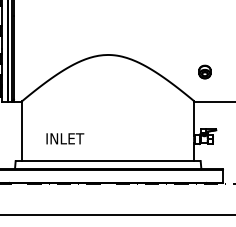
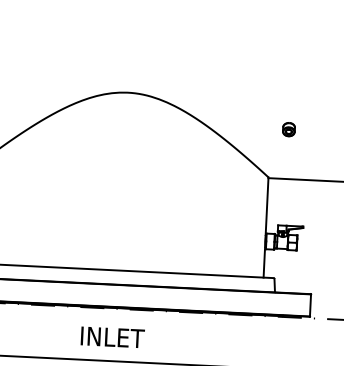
part: (204, 72) -> (288, 130), size x0.62
text: (65, 138) -> (113, 336), moved

